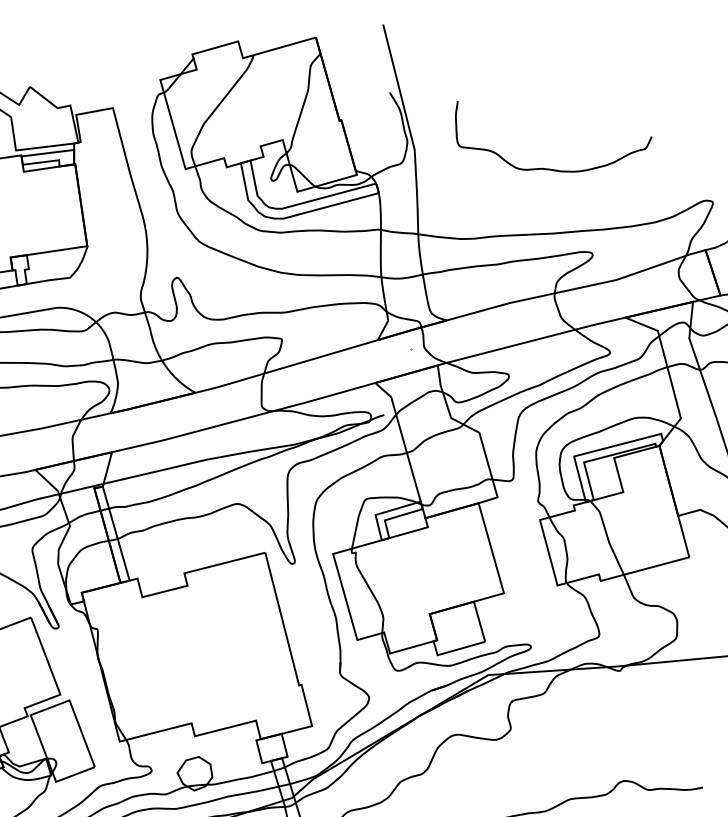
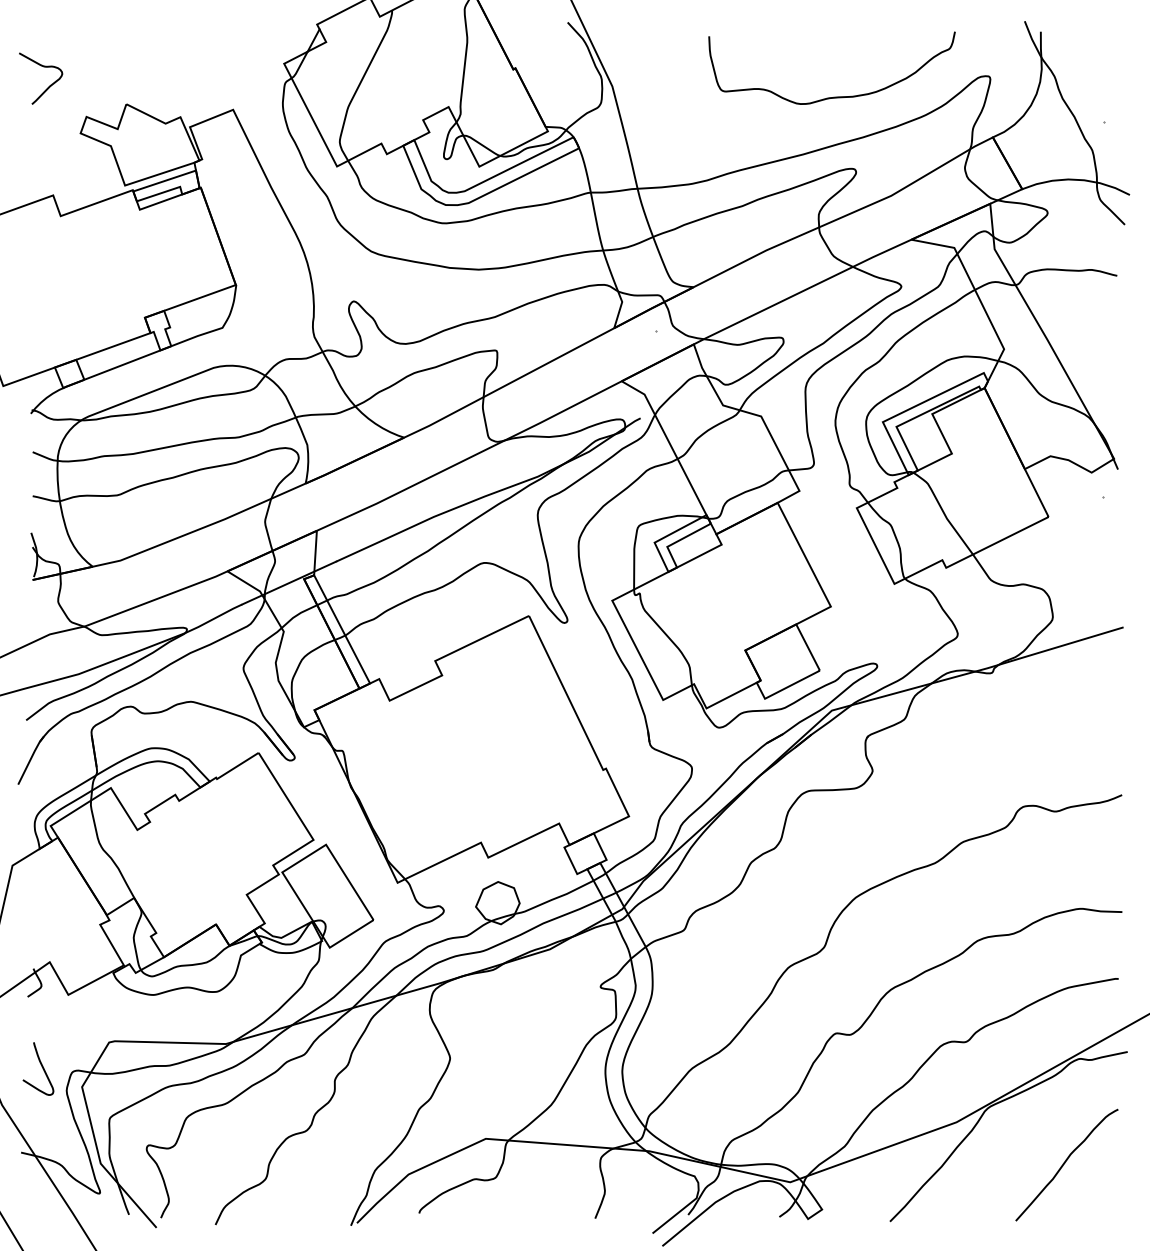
curve: (546, 168) -> (833, 96), moved

